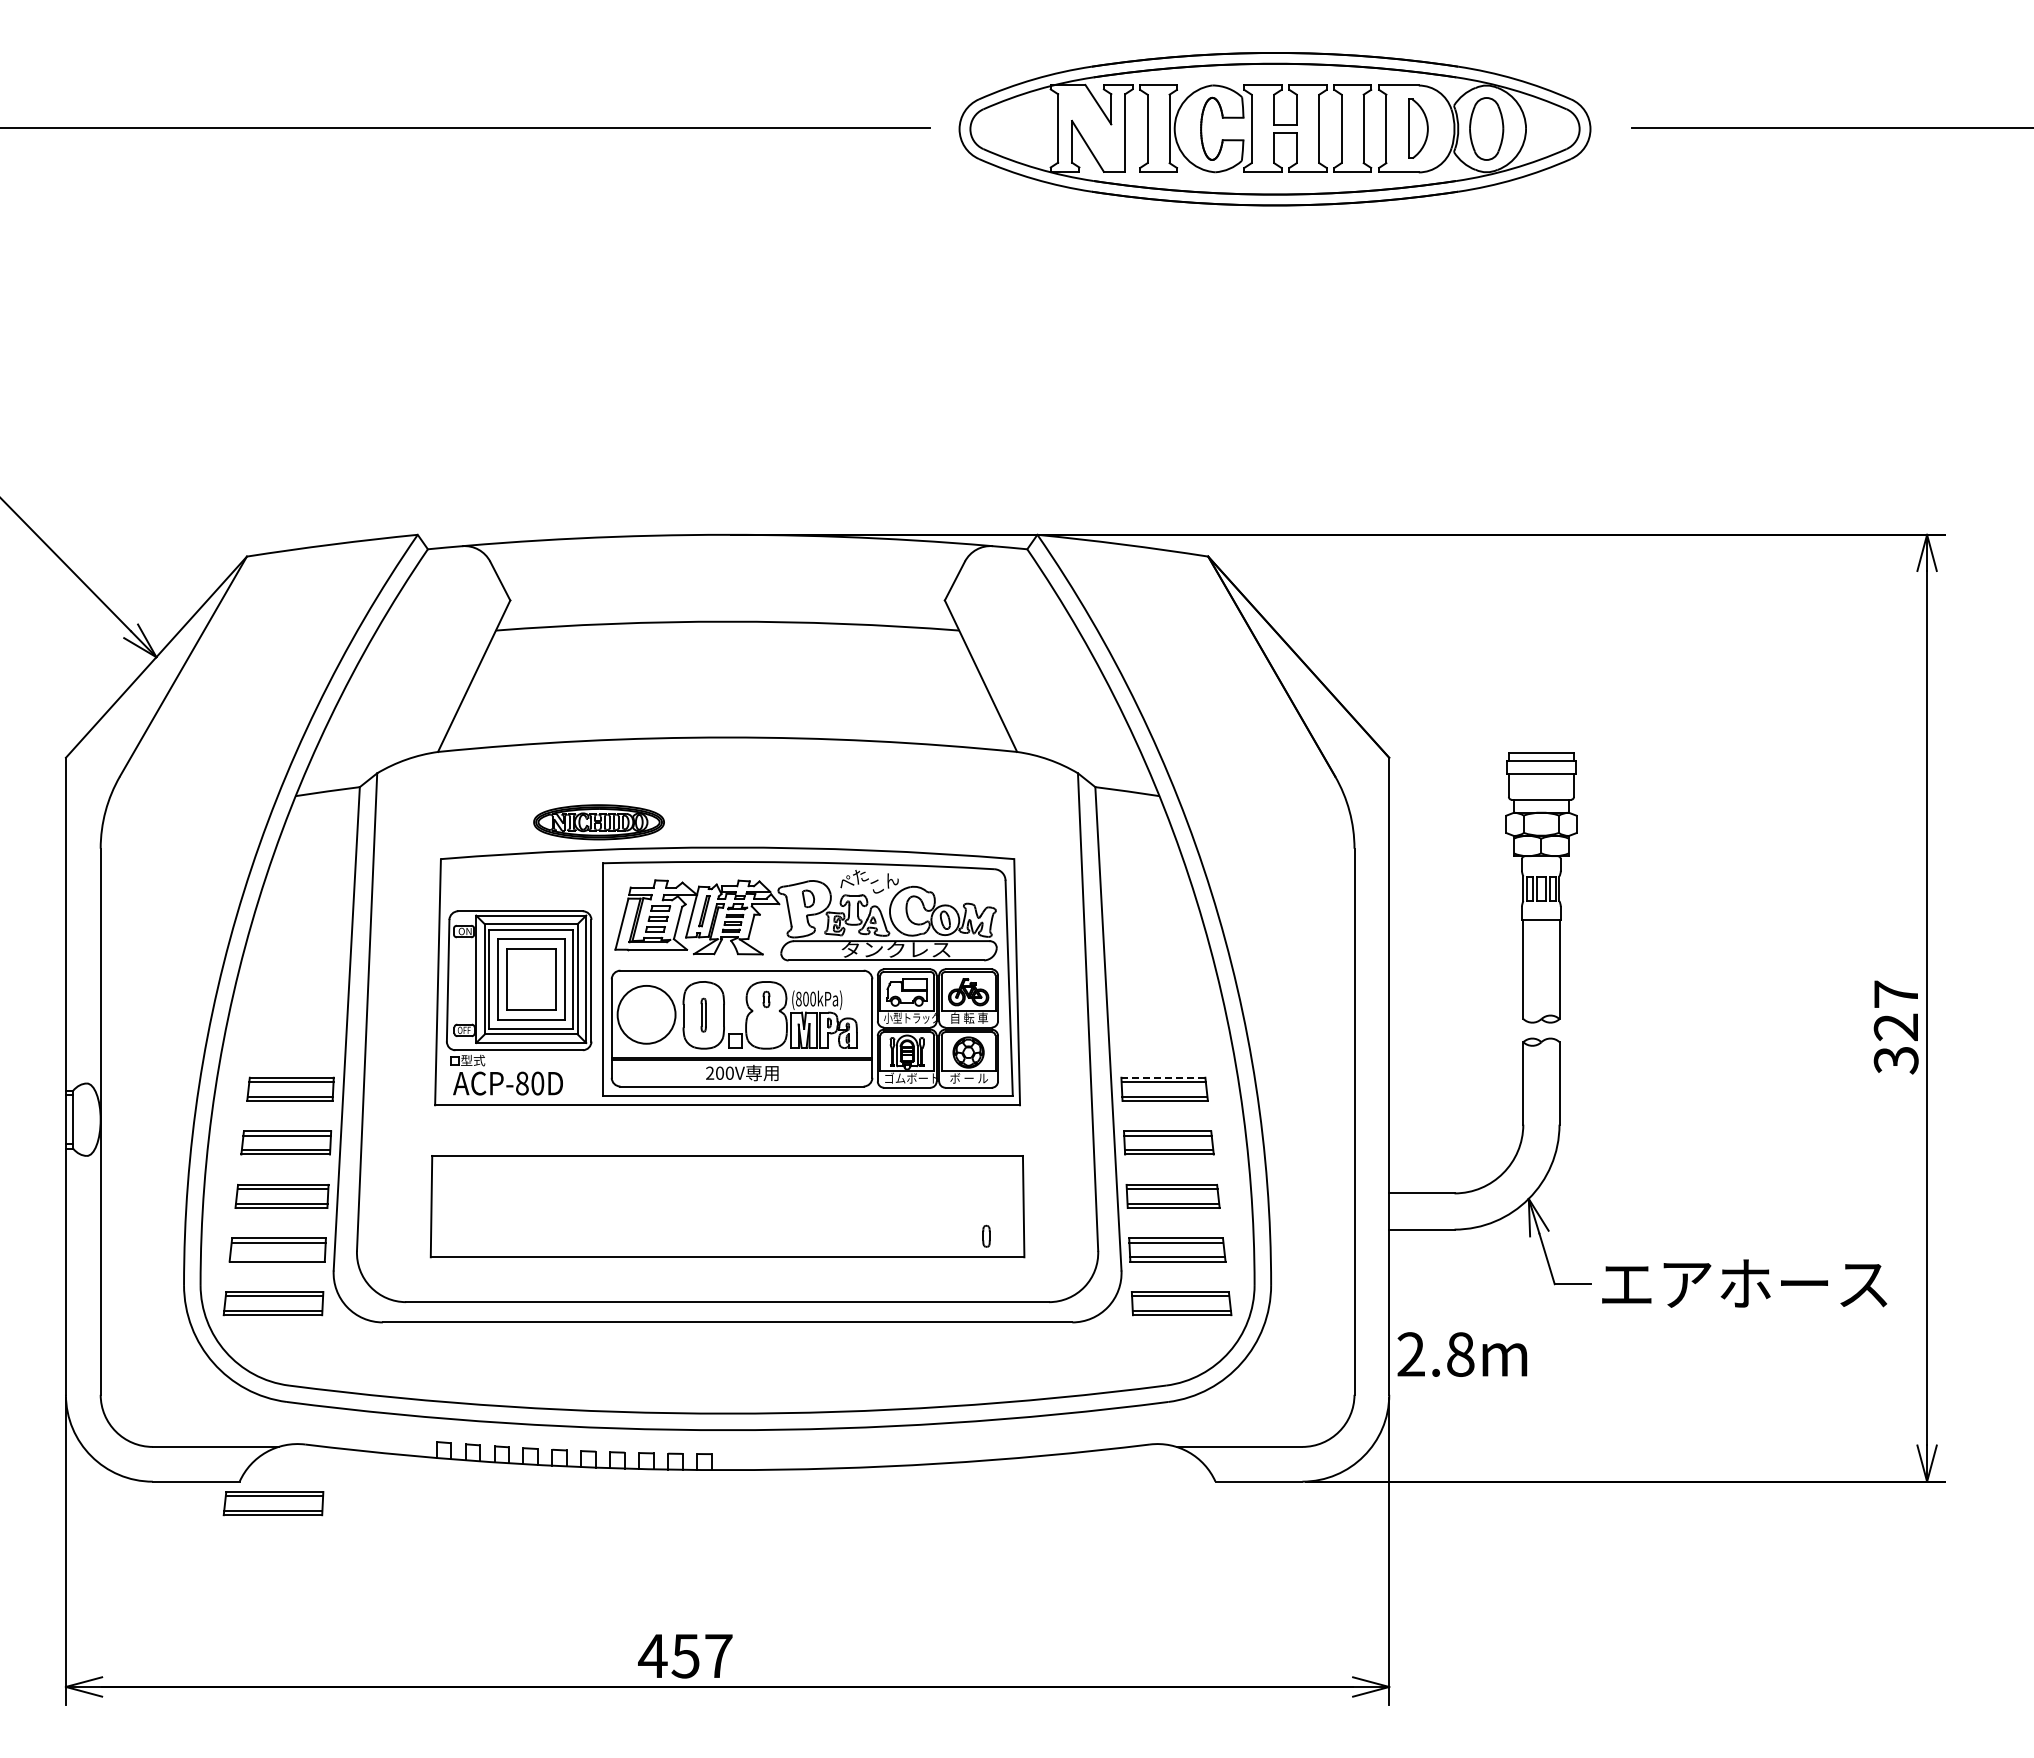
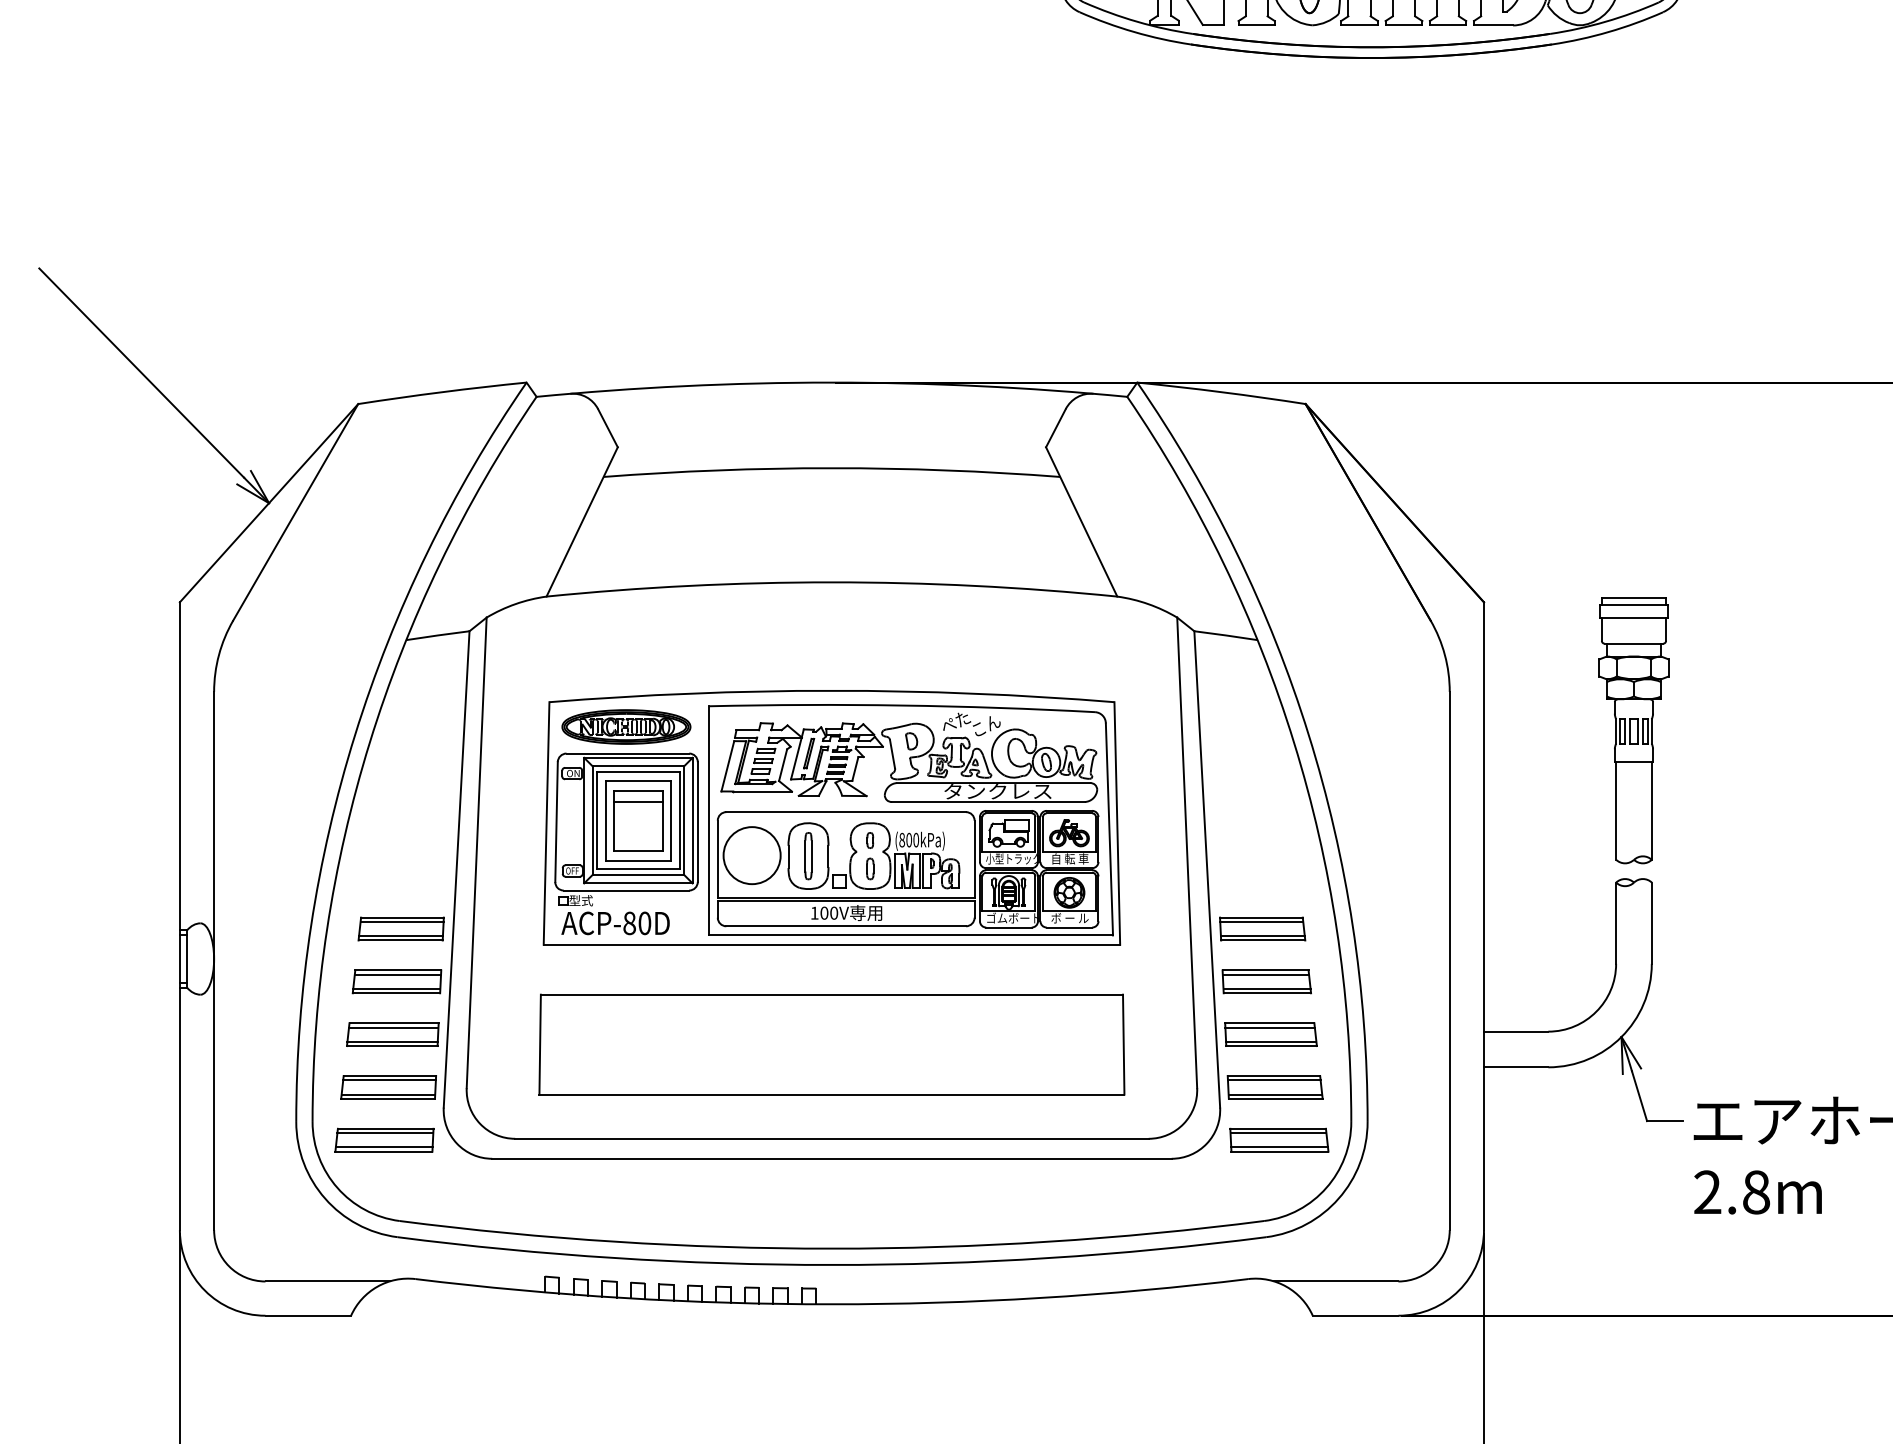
part: (598, 822) -> (625, 727), moved
line: (530, 960) -> (637, 802), added
part: (703, 1014) -> (808, 855), size x1.43
text: (710, 1072) -> (815, 912), 200V -> 100V
line: (1163, 1077) -> (1261, 917), dashed -> solid
part: (986, 1235) -> (870, 868), moved
line: (277, 1257) -> (388, 1094), added
text: (1462, 1354) -> (1758, 1192), moved
part: (273, 1503) -> (384, 1337), removed

